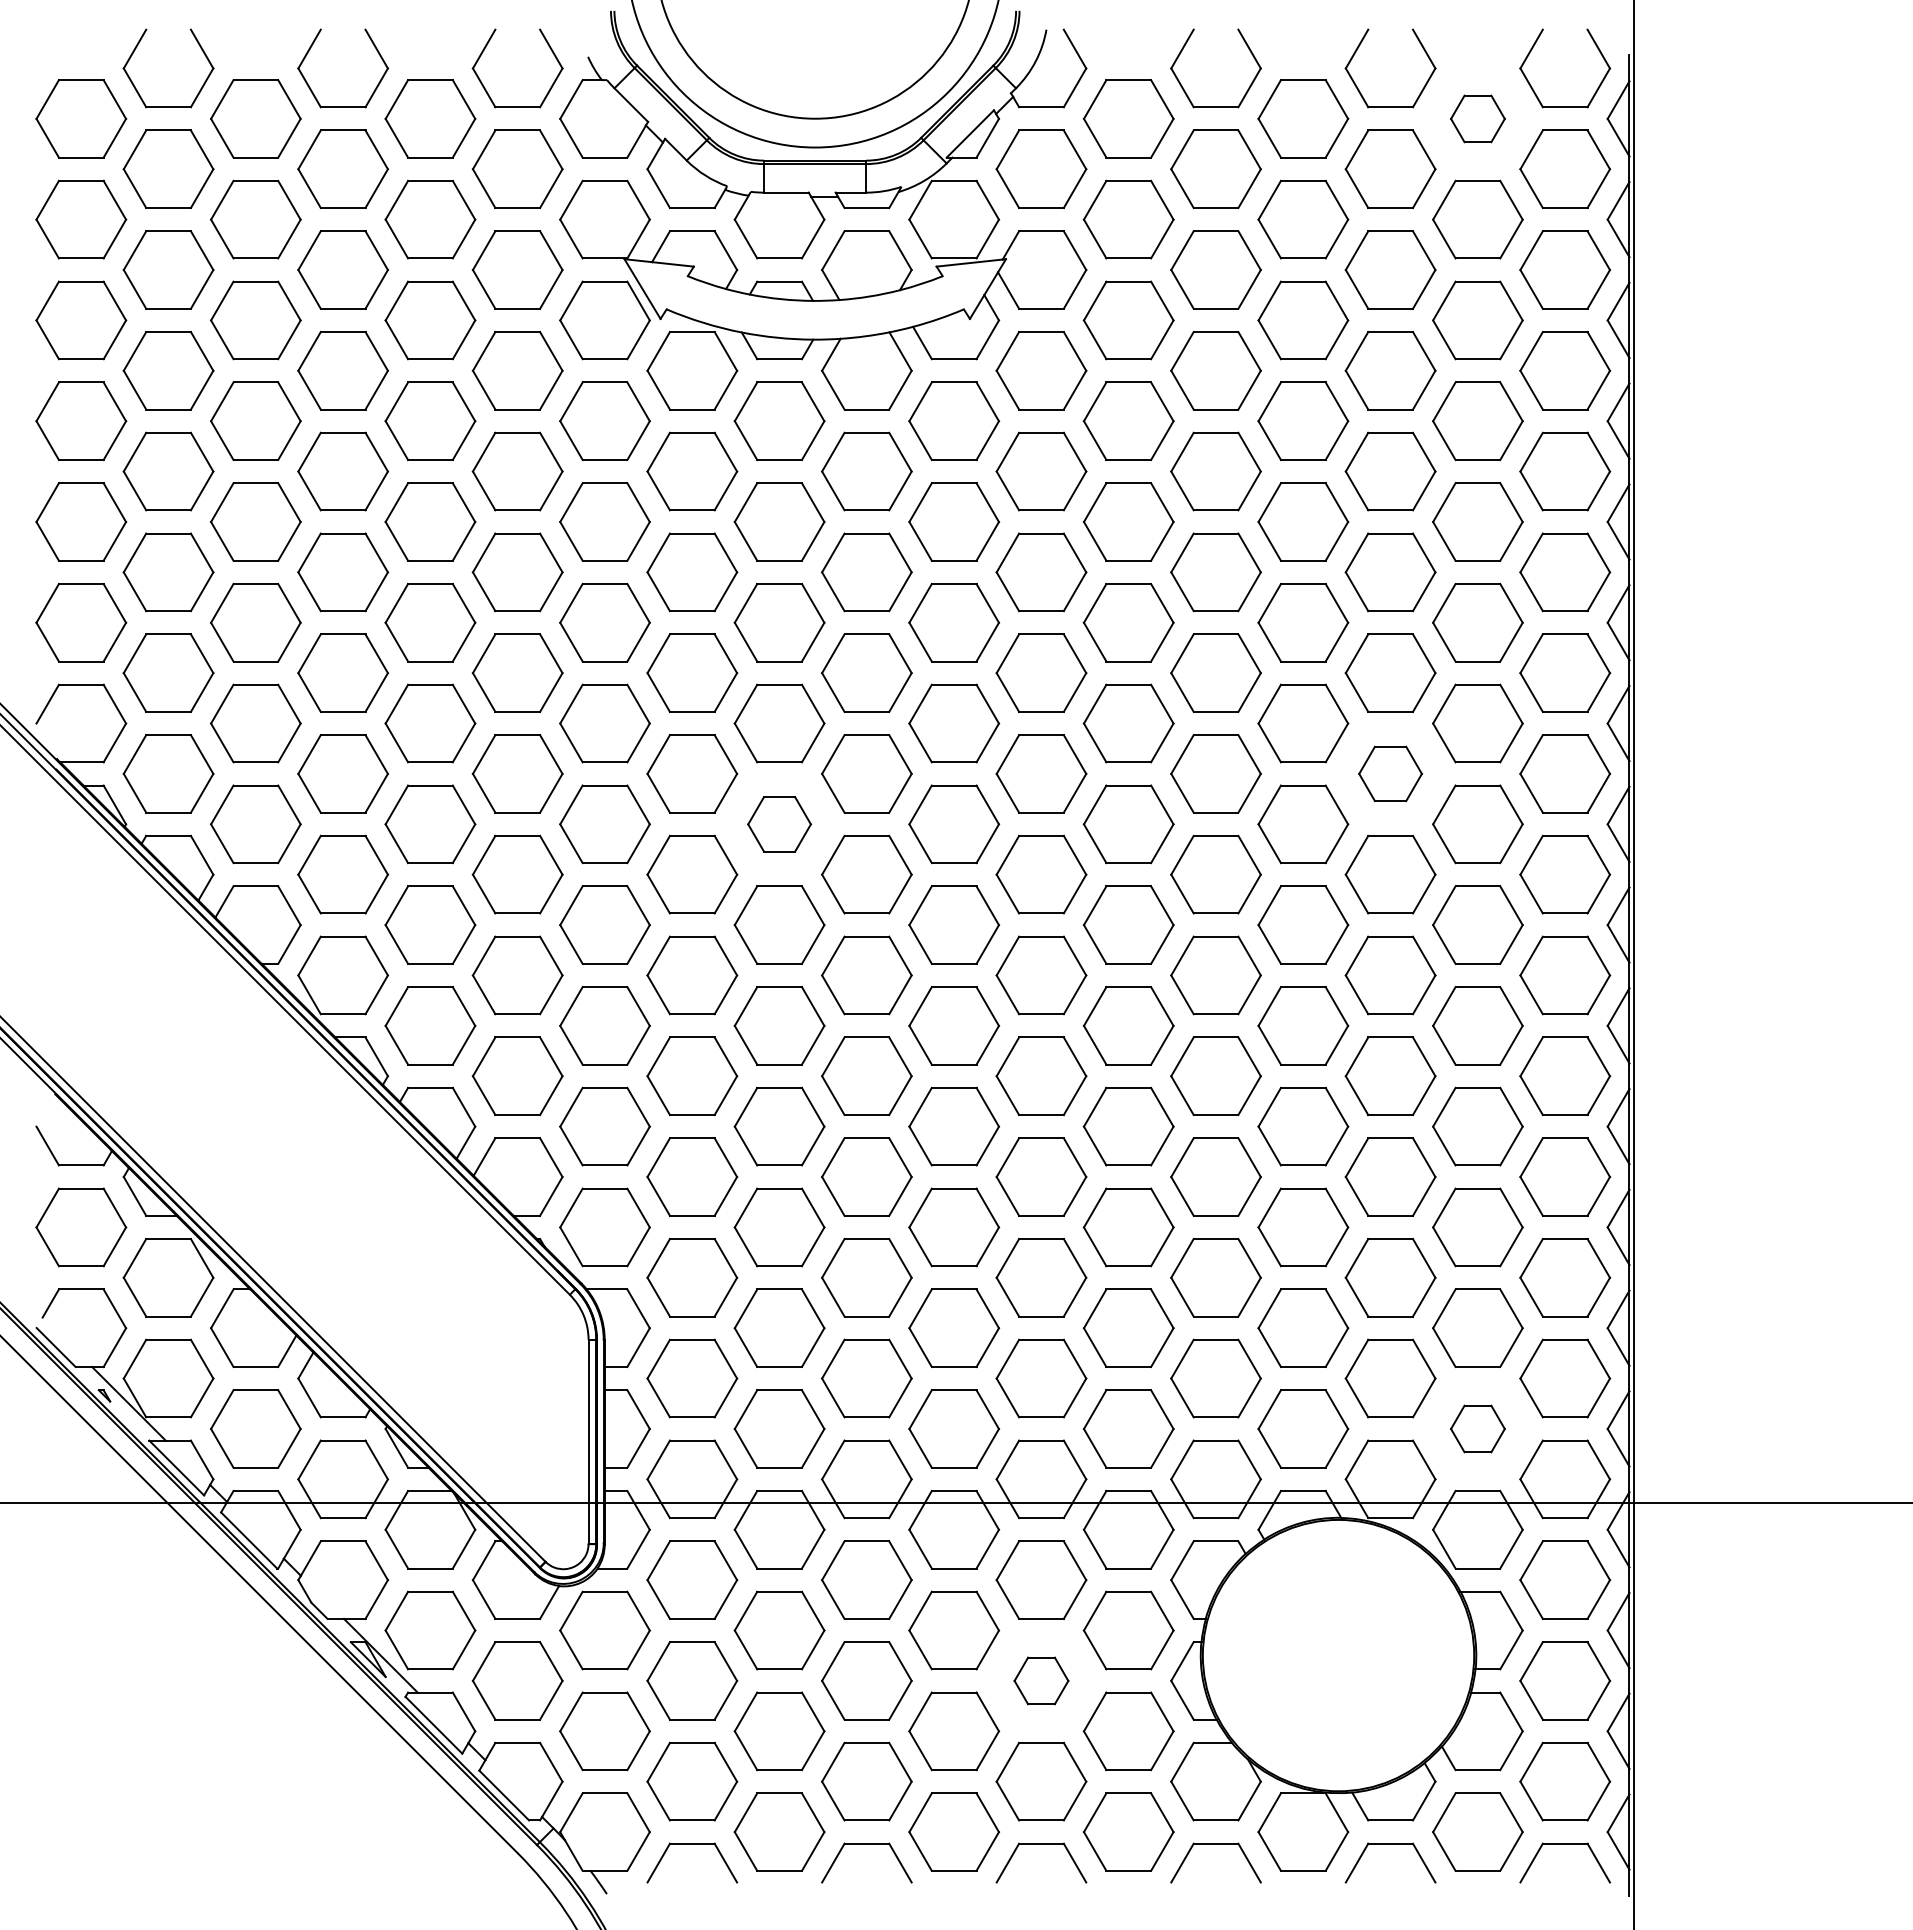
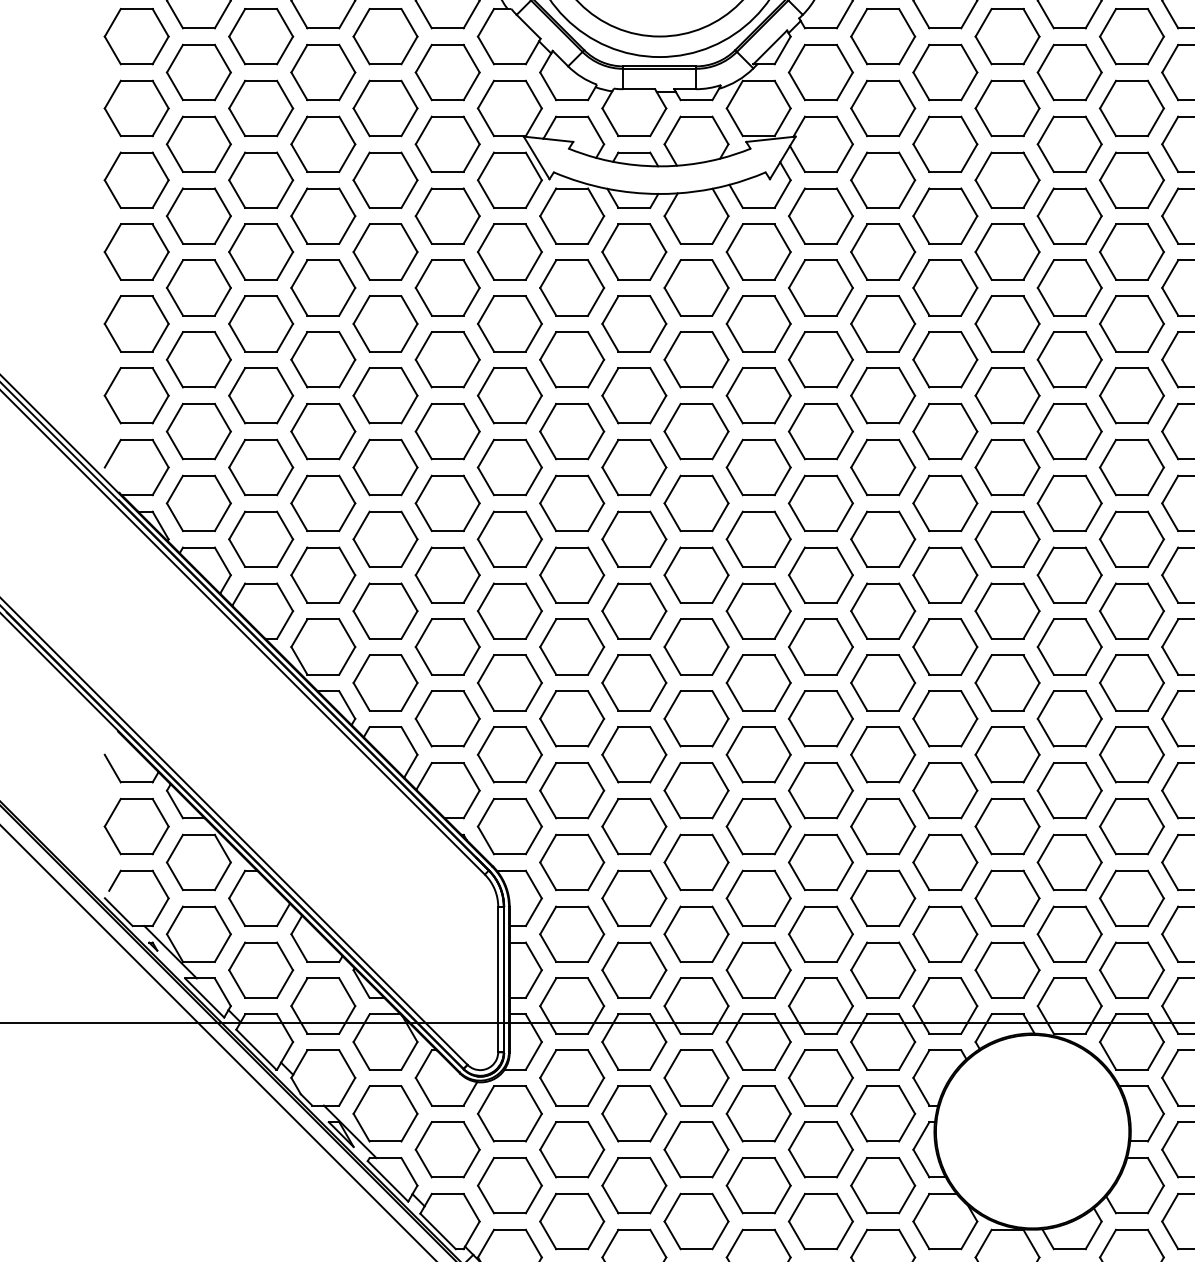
part: (1477, 118) -> (1131, 36), size x1.67
part: (1390, 773) -> (1069, 503), size x1.43
part: (779, 824) -> (634, 539), size x1.43
part: (1477, 1428) -> (1131, 969), size x1.67
part: (1041, 1680) -> (820, 1149), size x1.67

